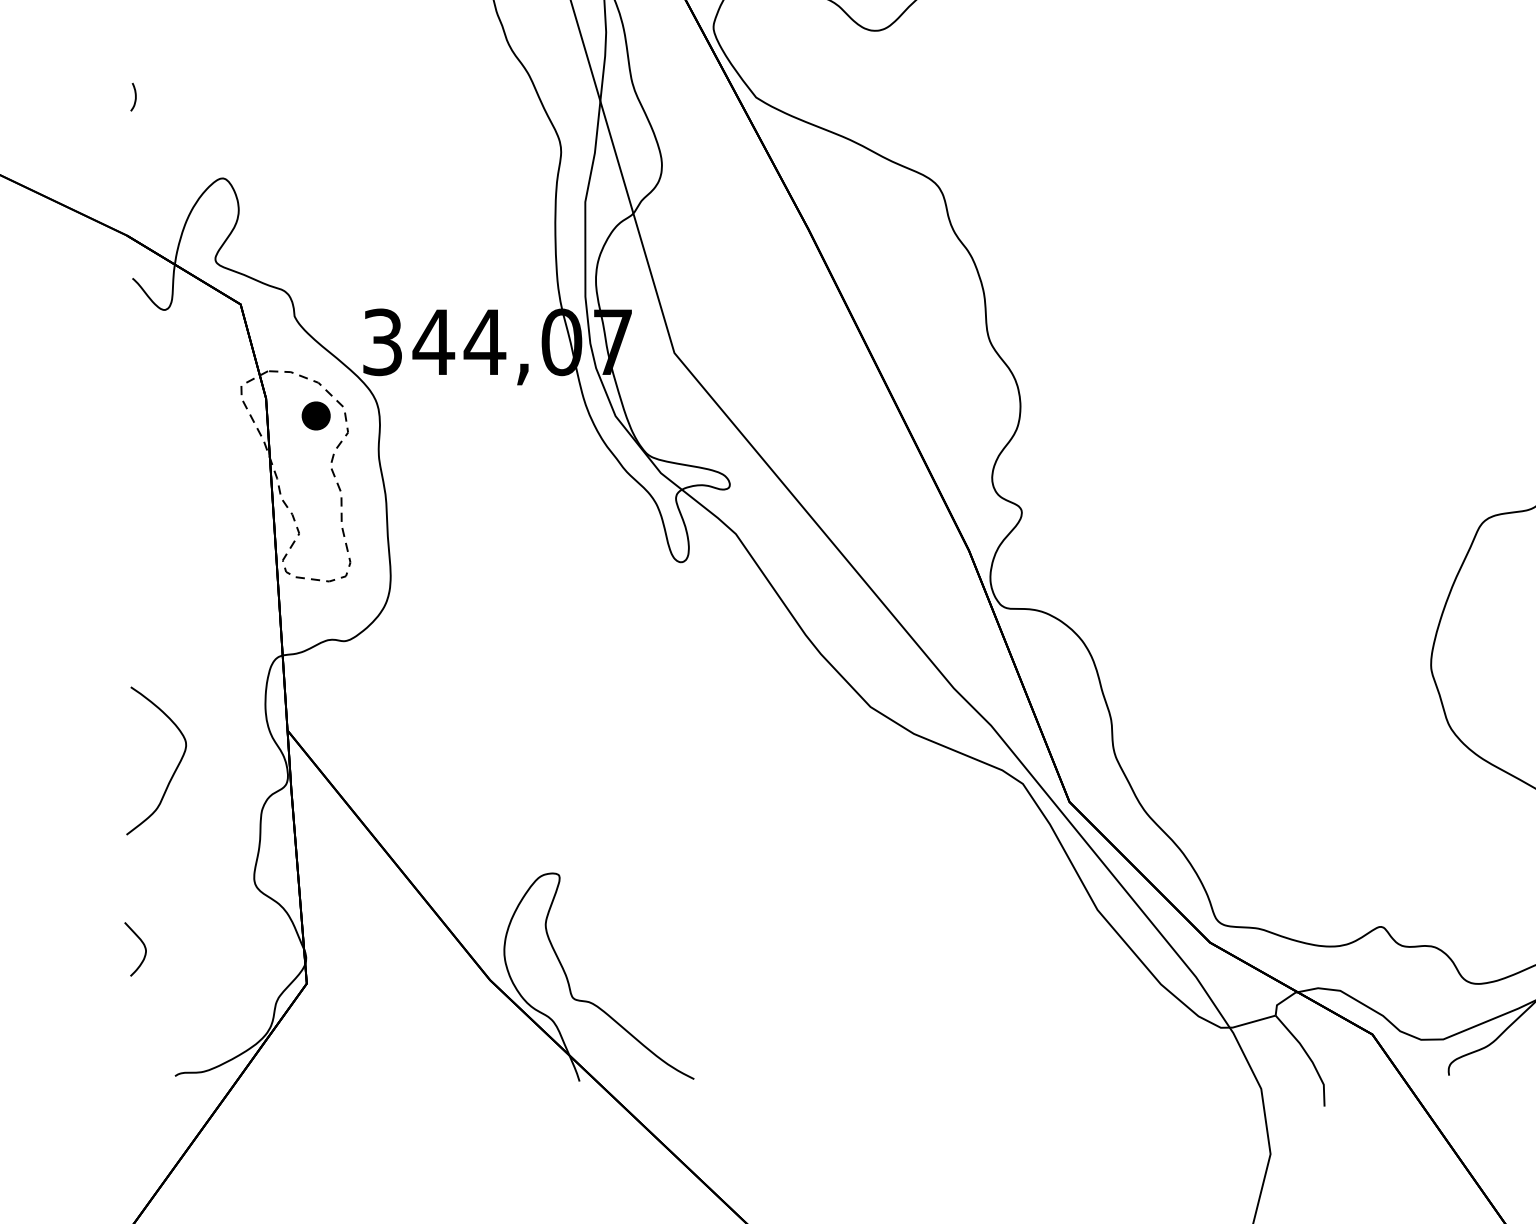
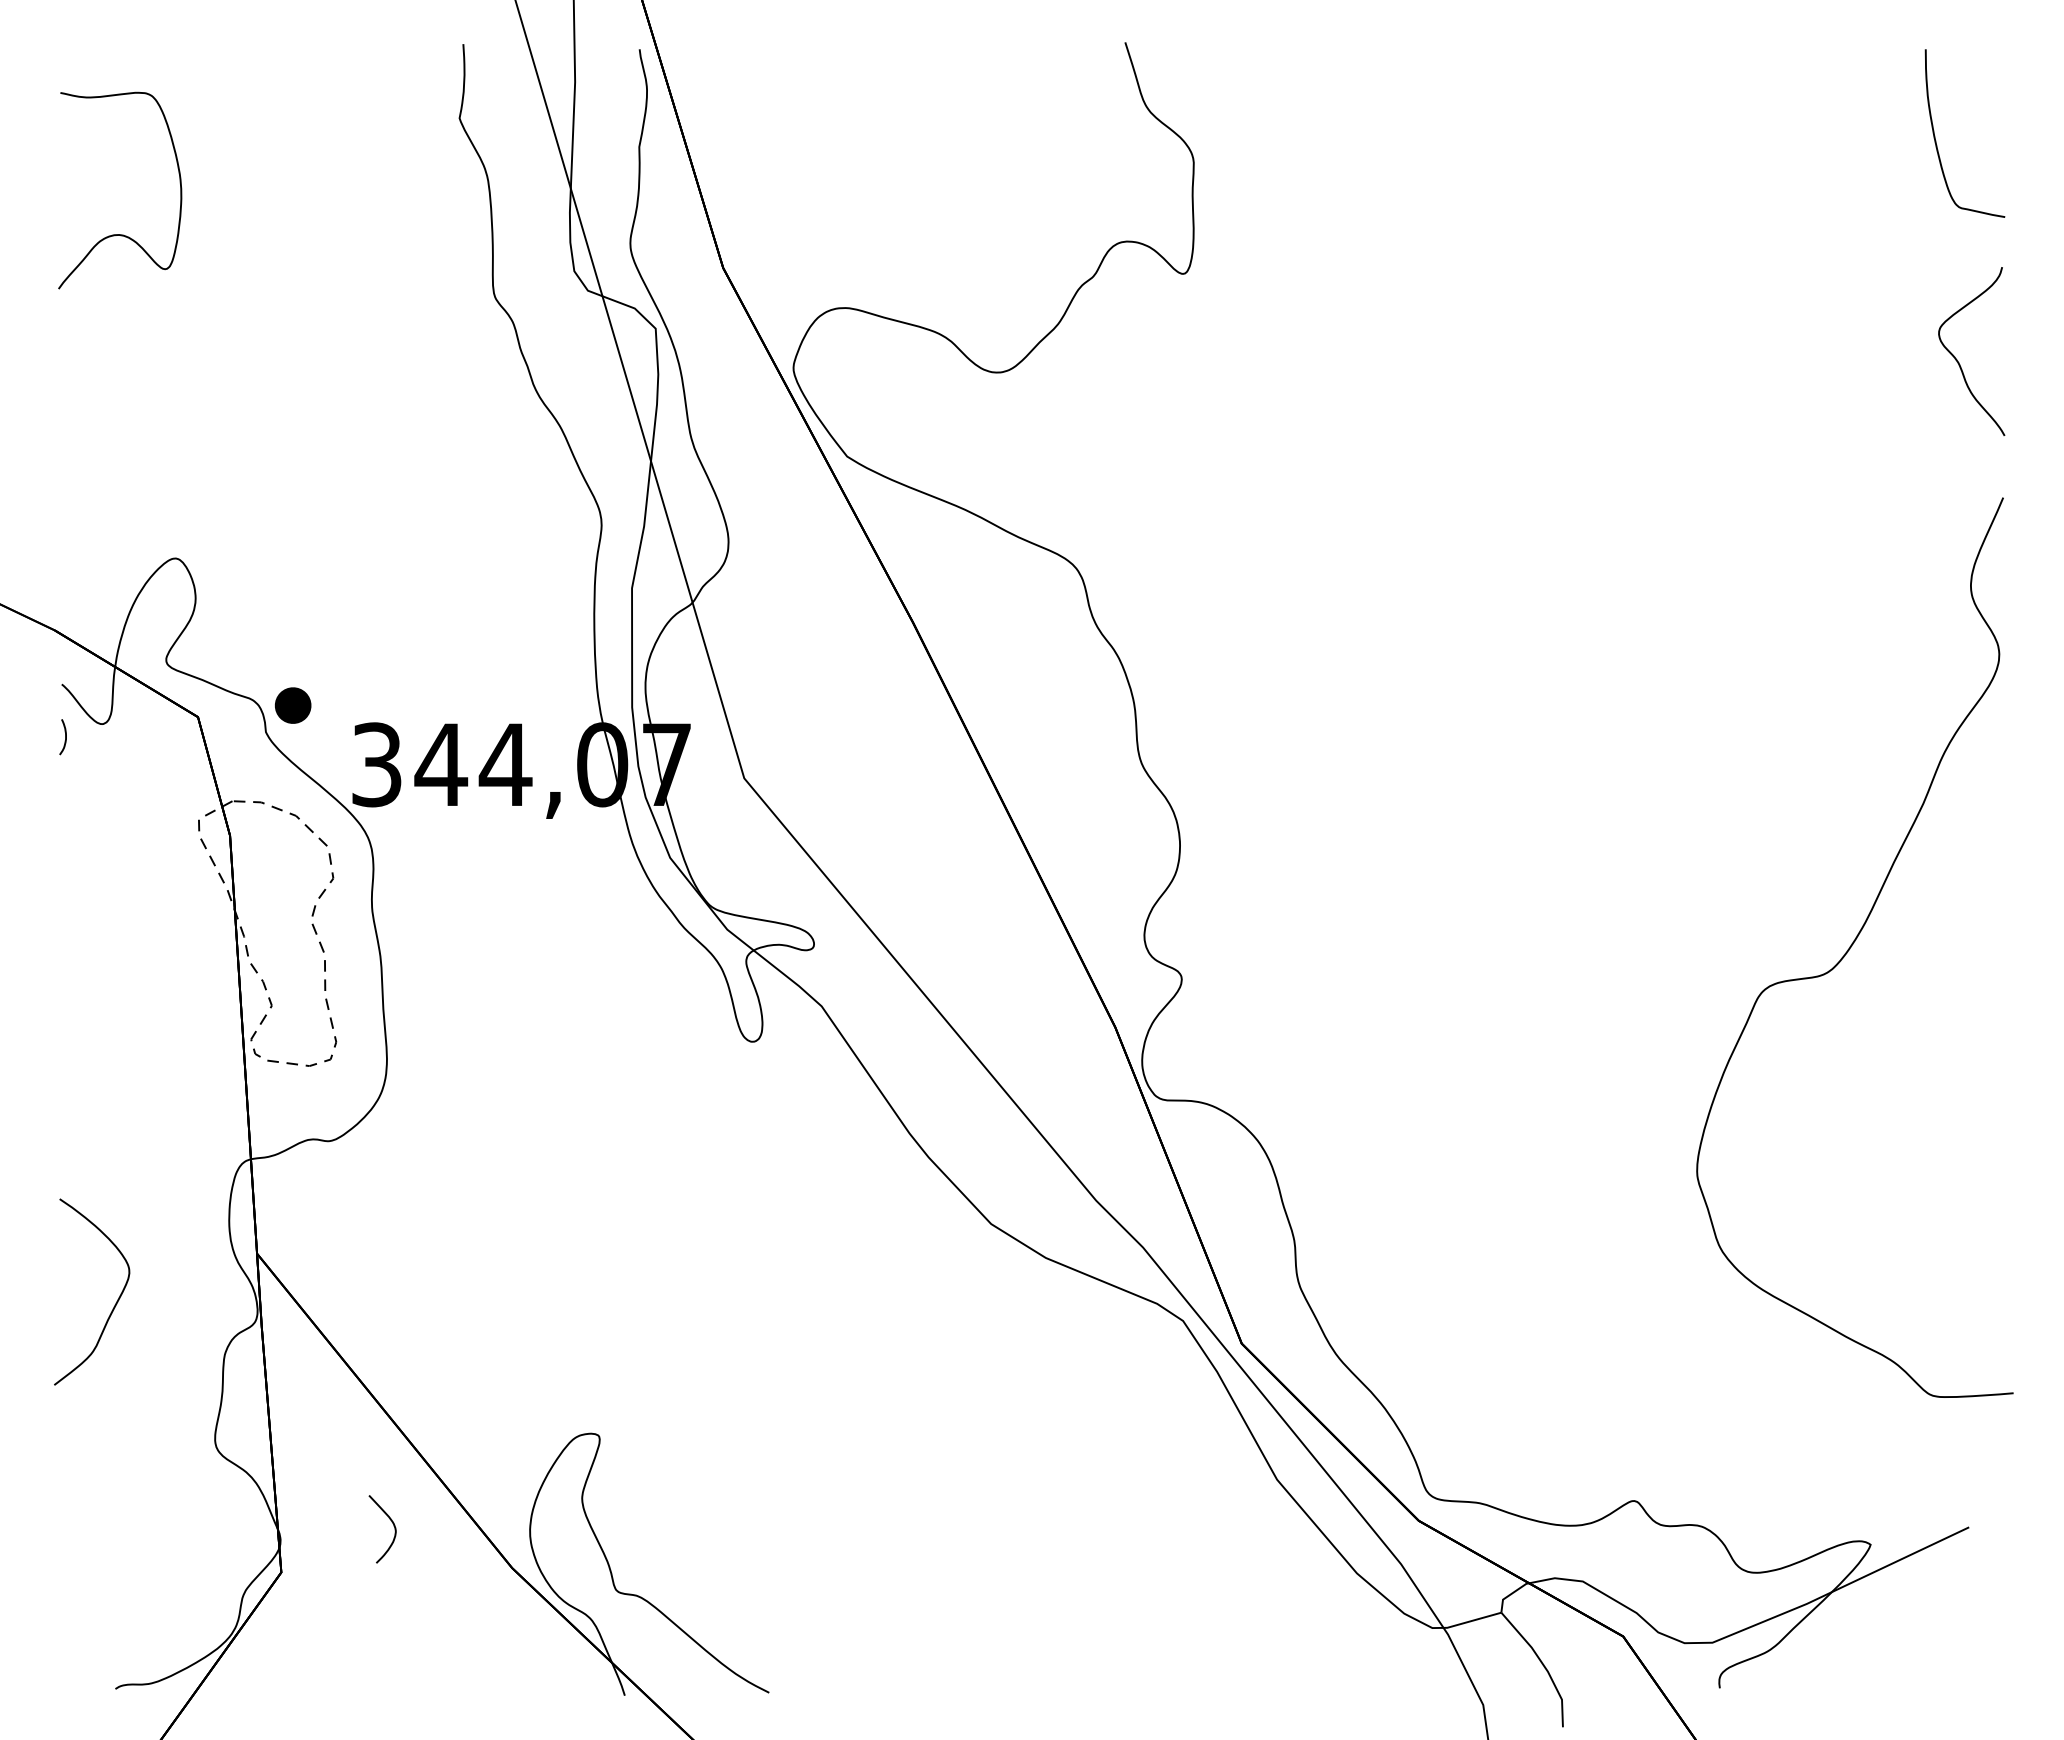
curve: (135, 97) -> (65, 737), moved
part: (316, 415) -> (293, 705), moved
curve: (142, 943) -> (391, 1522), moved

